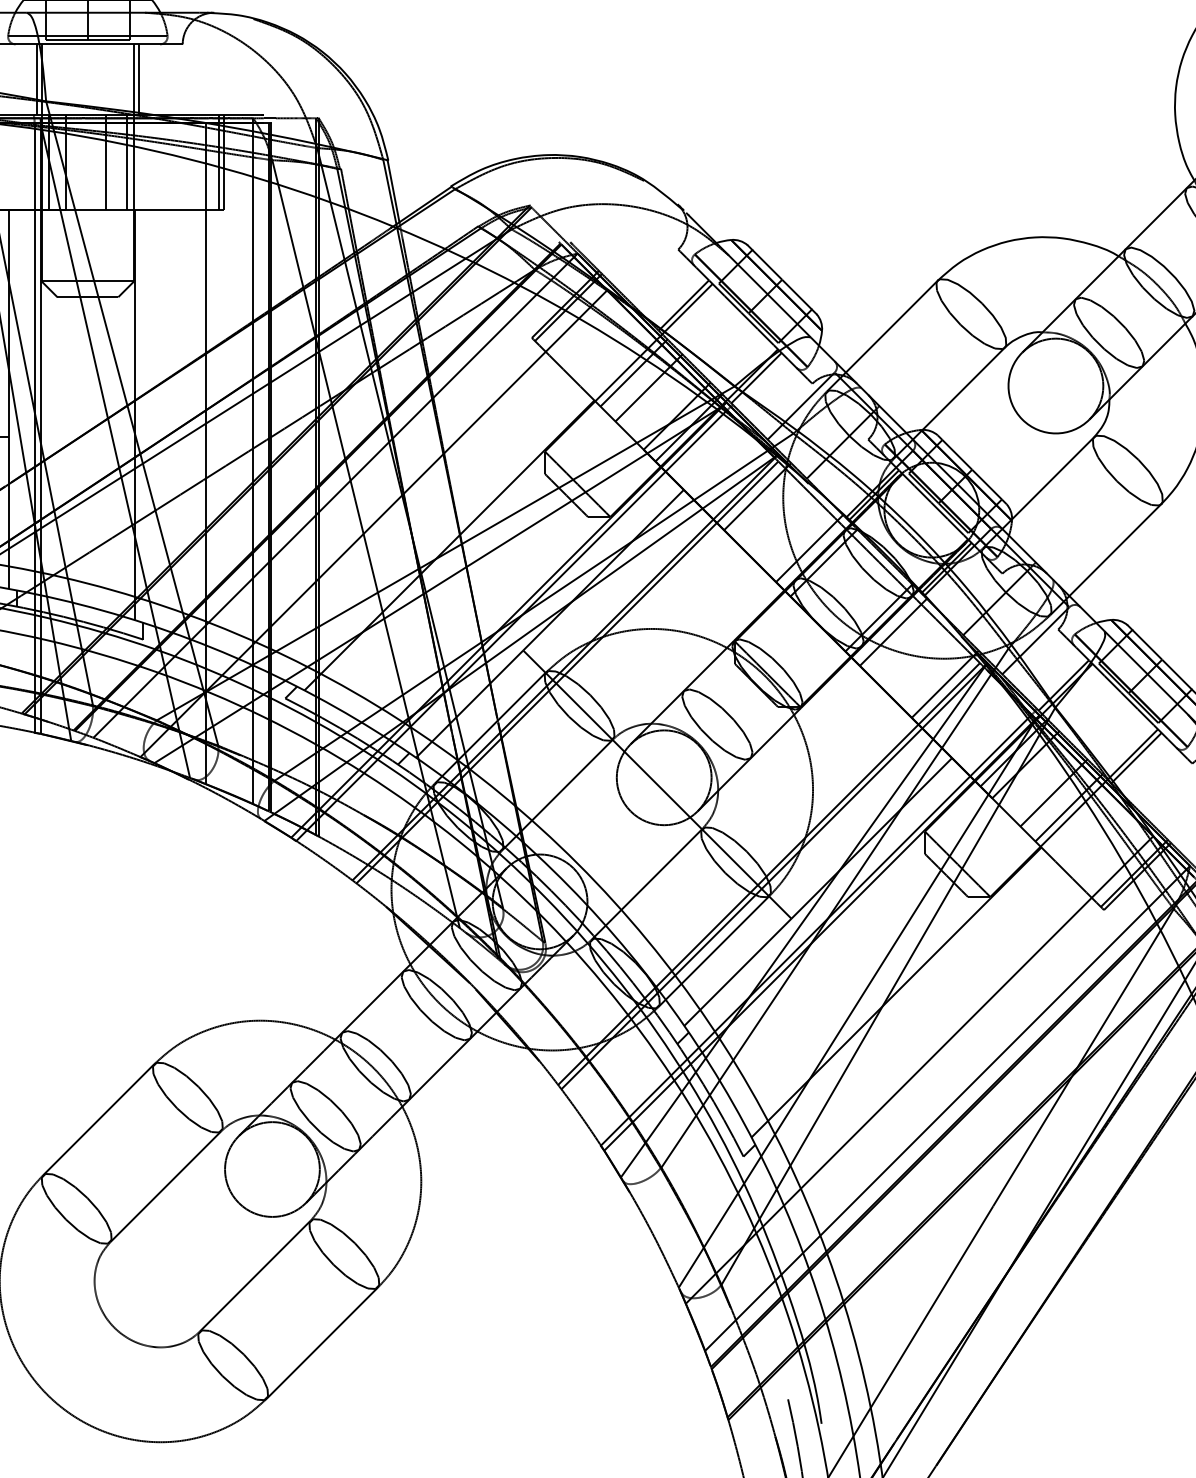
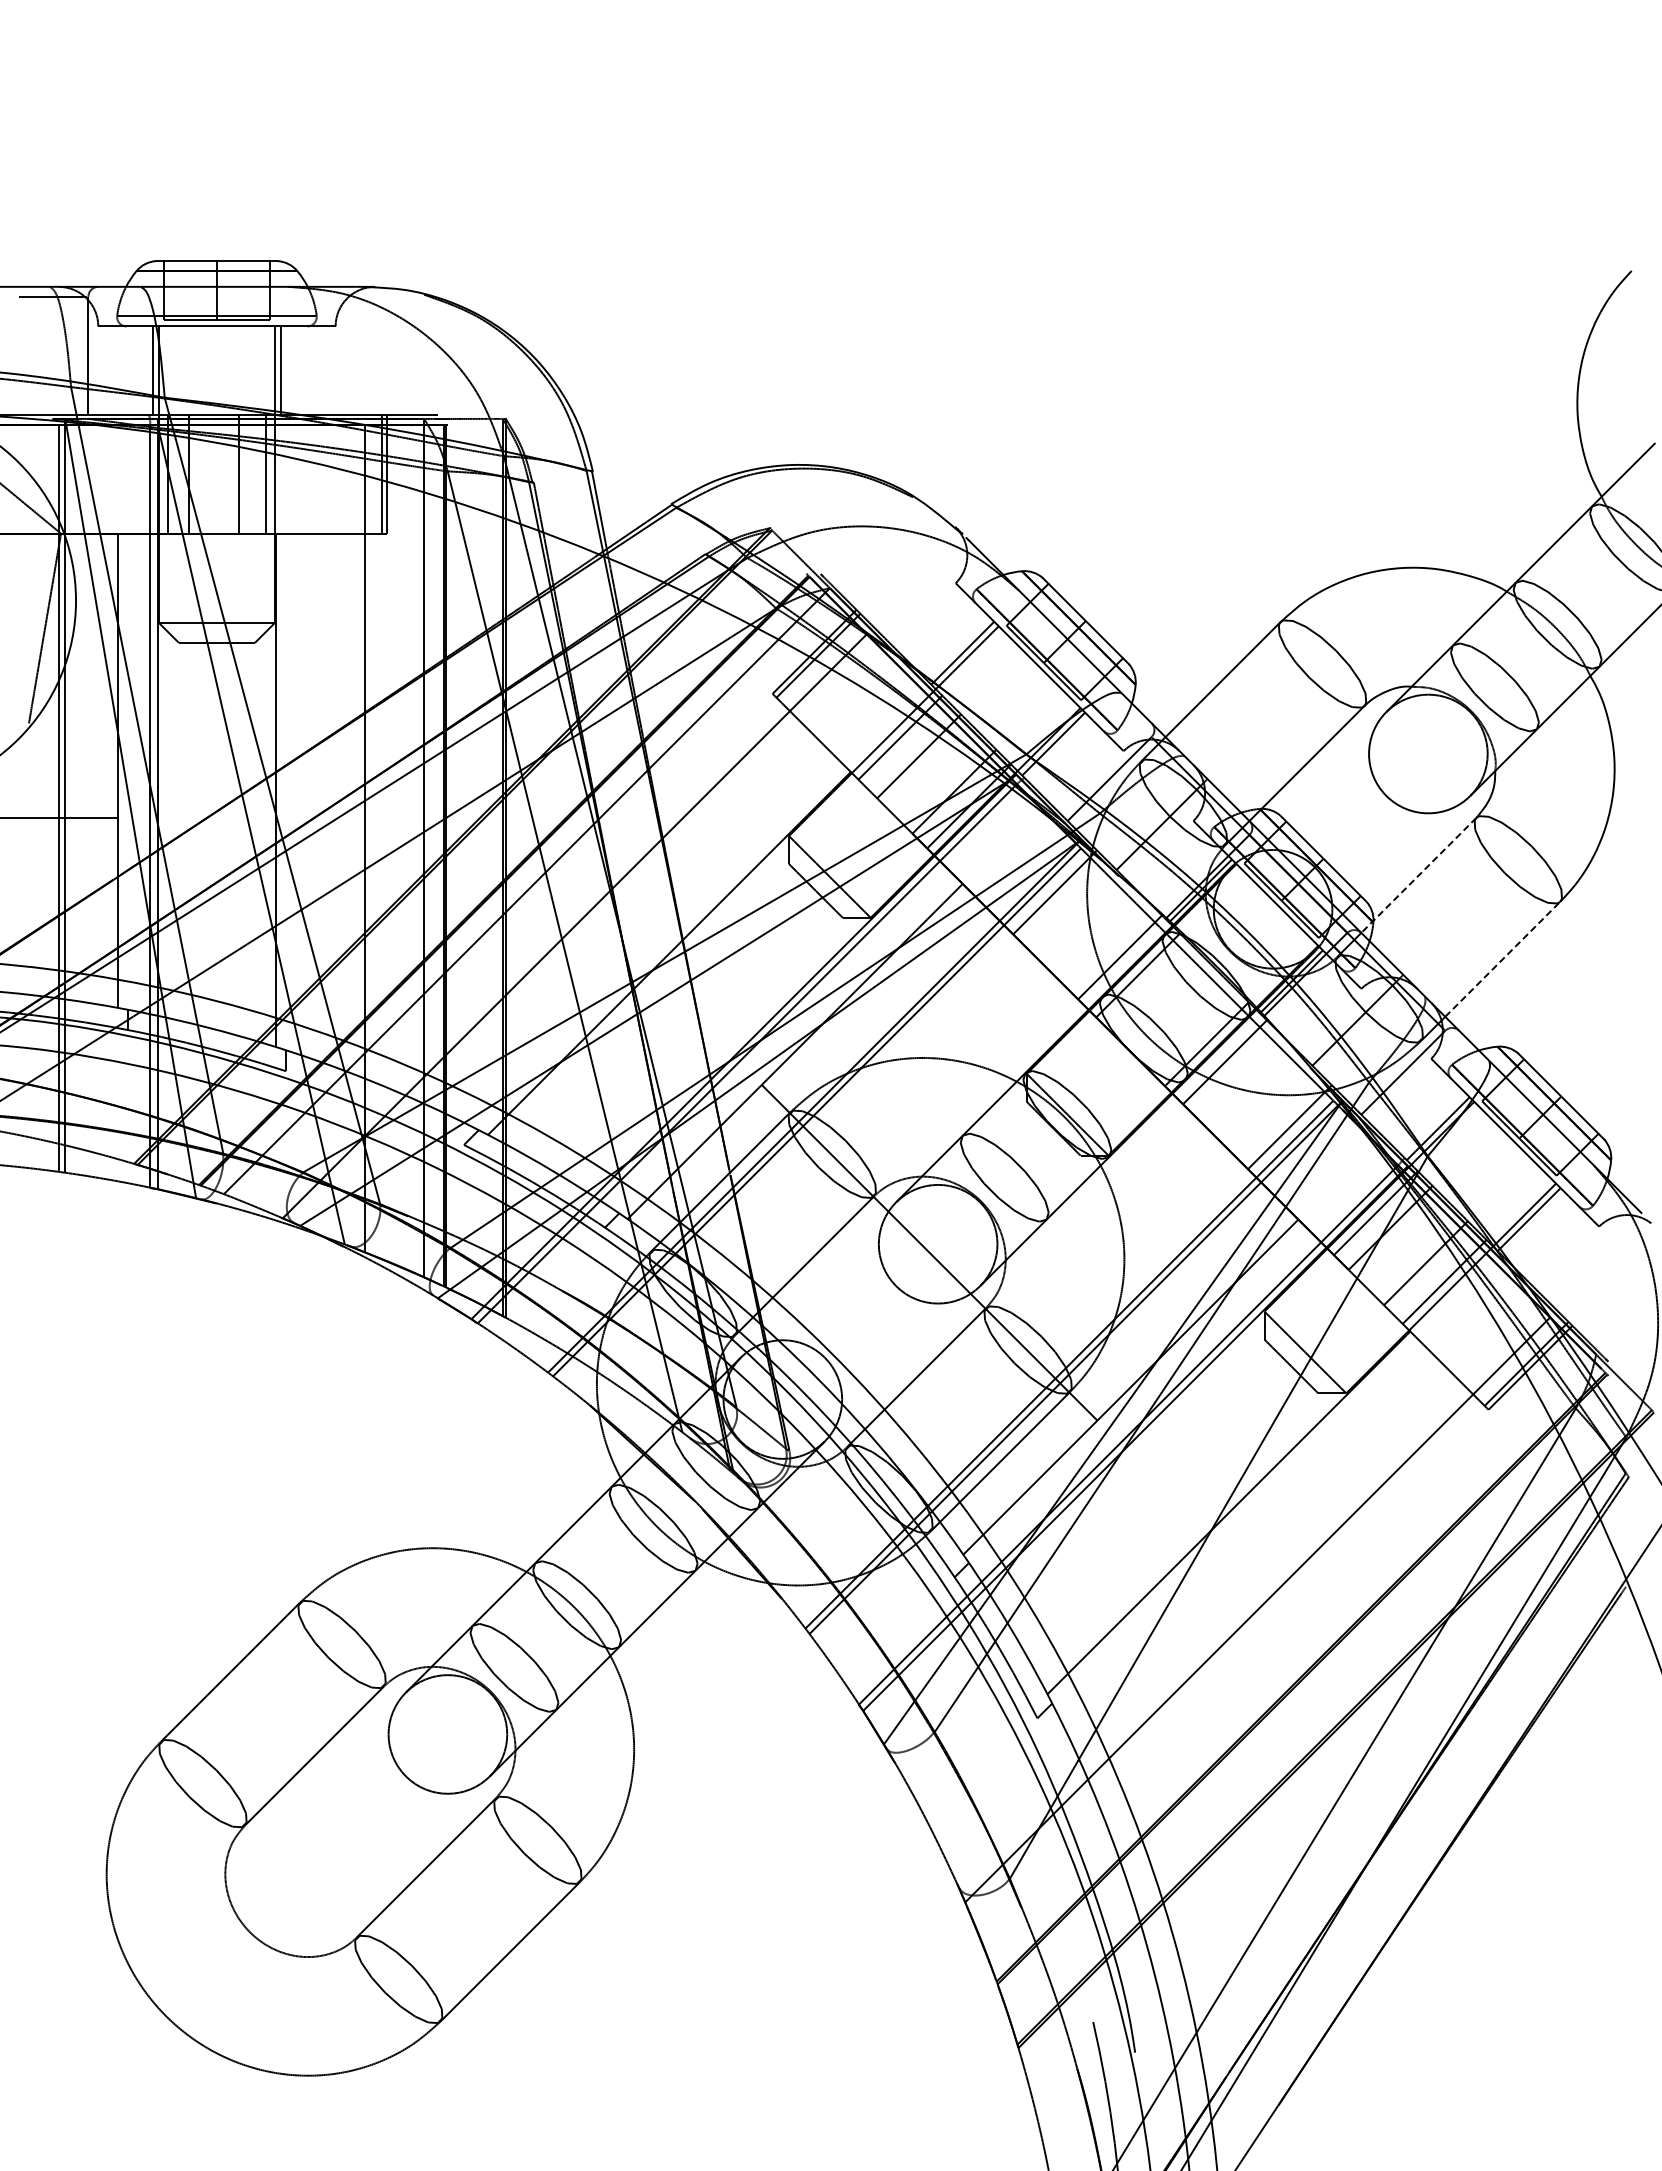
line: (1048, 483) -> (1418, 875), solid -> dashed
line: (1115, 549) -> (1503, 958), solid -> dashed
line: (856, 1004) -> (1178, 1527), removed
line: (947, 1108) -> (1292, 1657), removed

